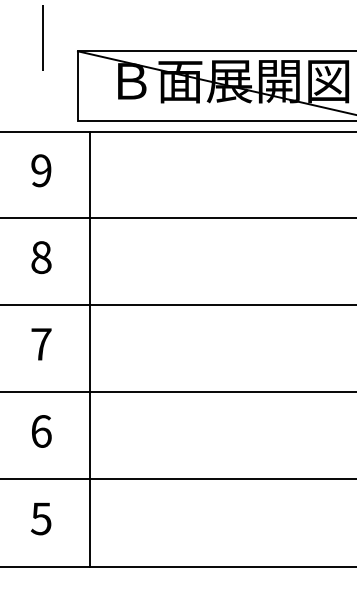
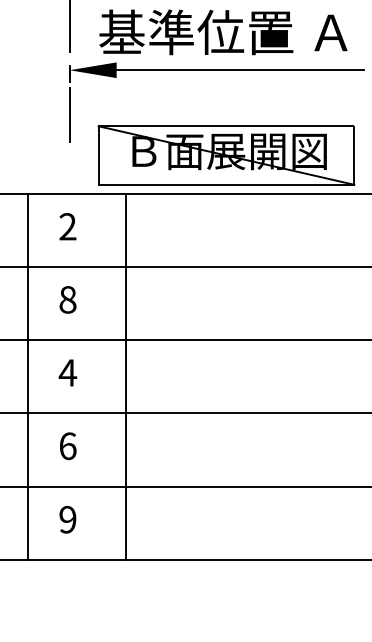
text: (40, 170) -> (67, 226), 9 -> 2
text: (40, 343) -> (67, 372), 7 -> 4
line: (89, 348) -> (125, 376), moved
text: (40, 518) -> (67, 519), 5 -> 9

